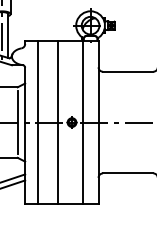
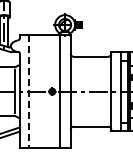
line: (57, 122) -> (42, 91), removed
line: (38, 123) -> (29, 92), solid -> dashed

